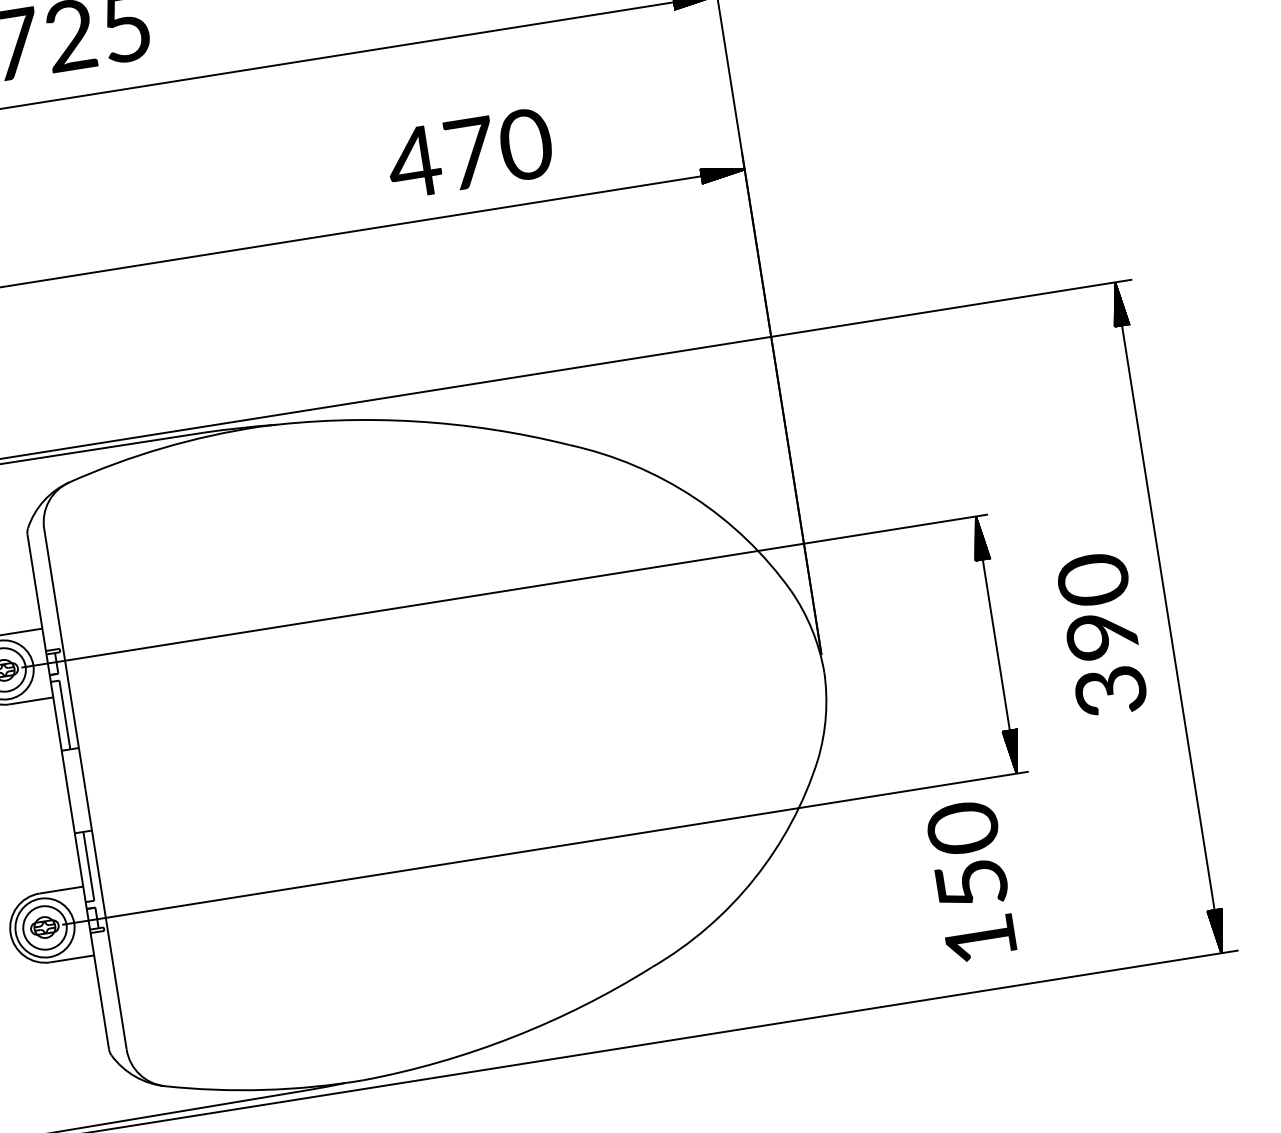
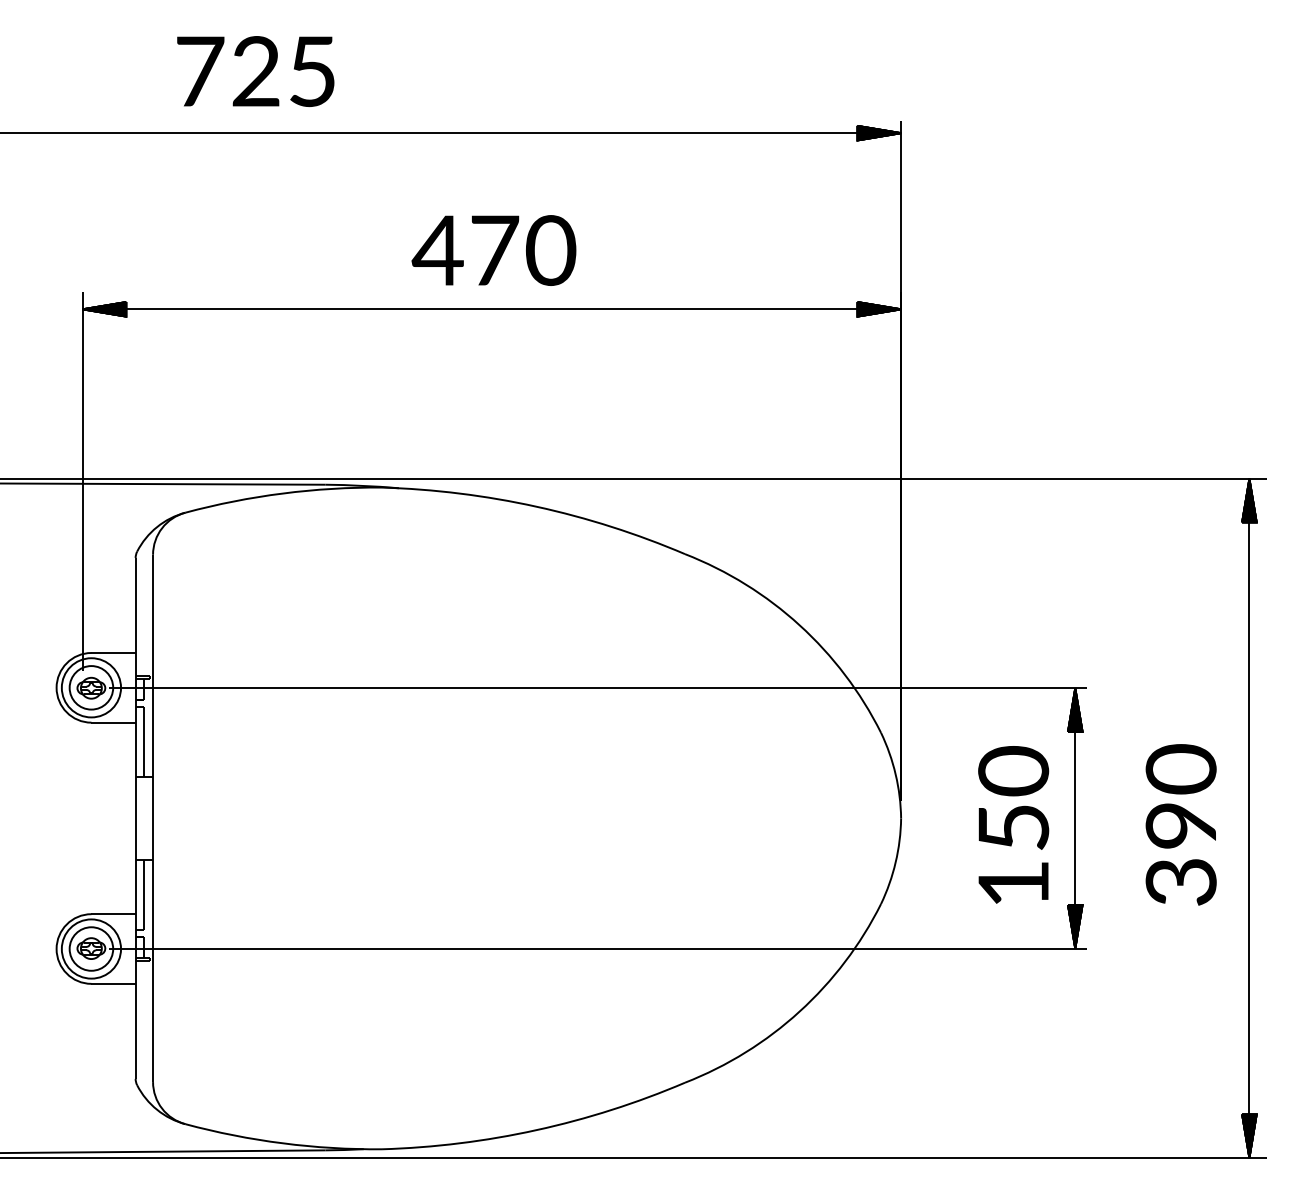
text: (469, 153) -> (493, 250), moved
text: (971, 880) -> (1013, 824), moved

